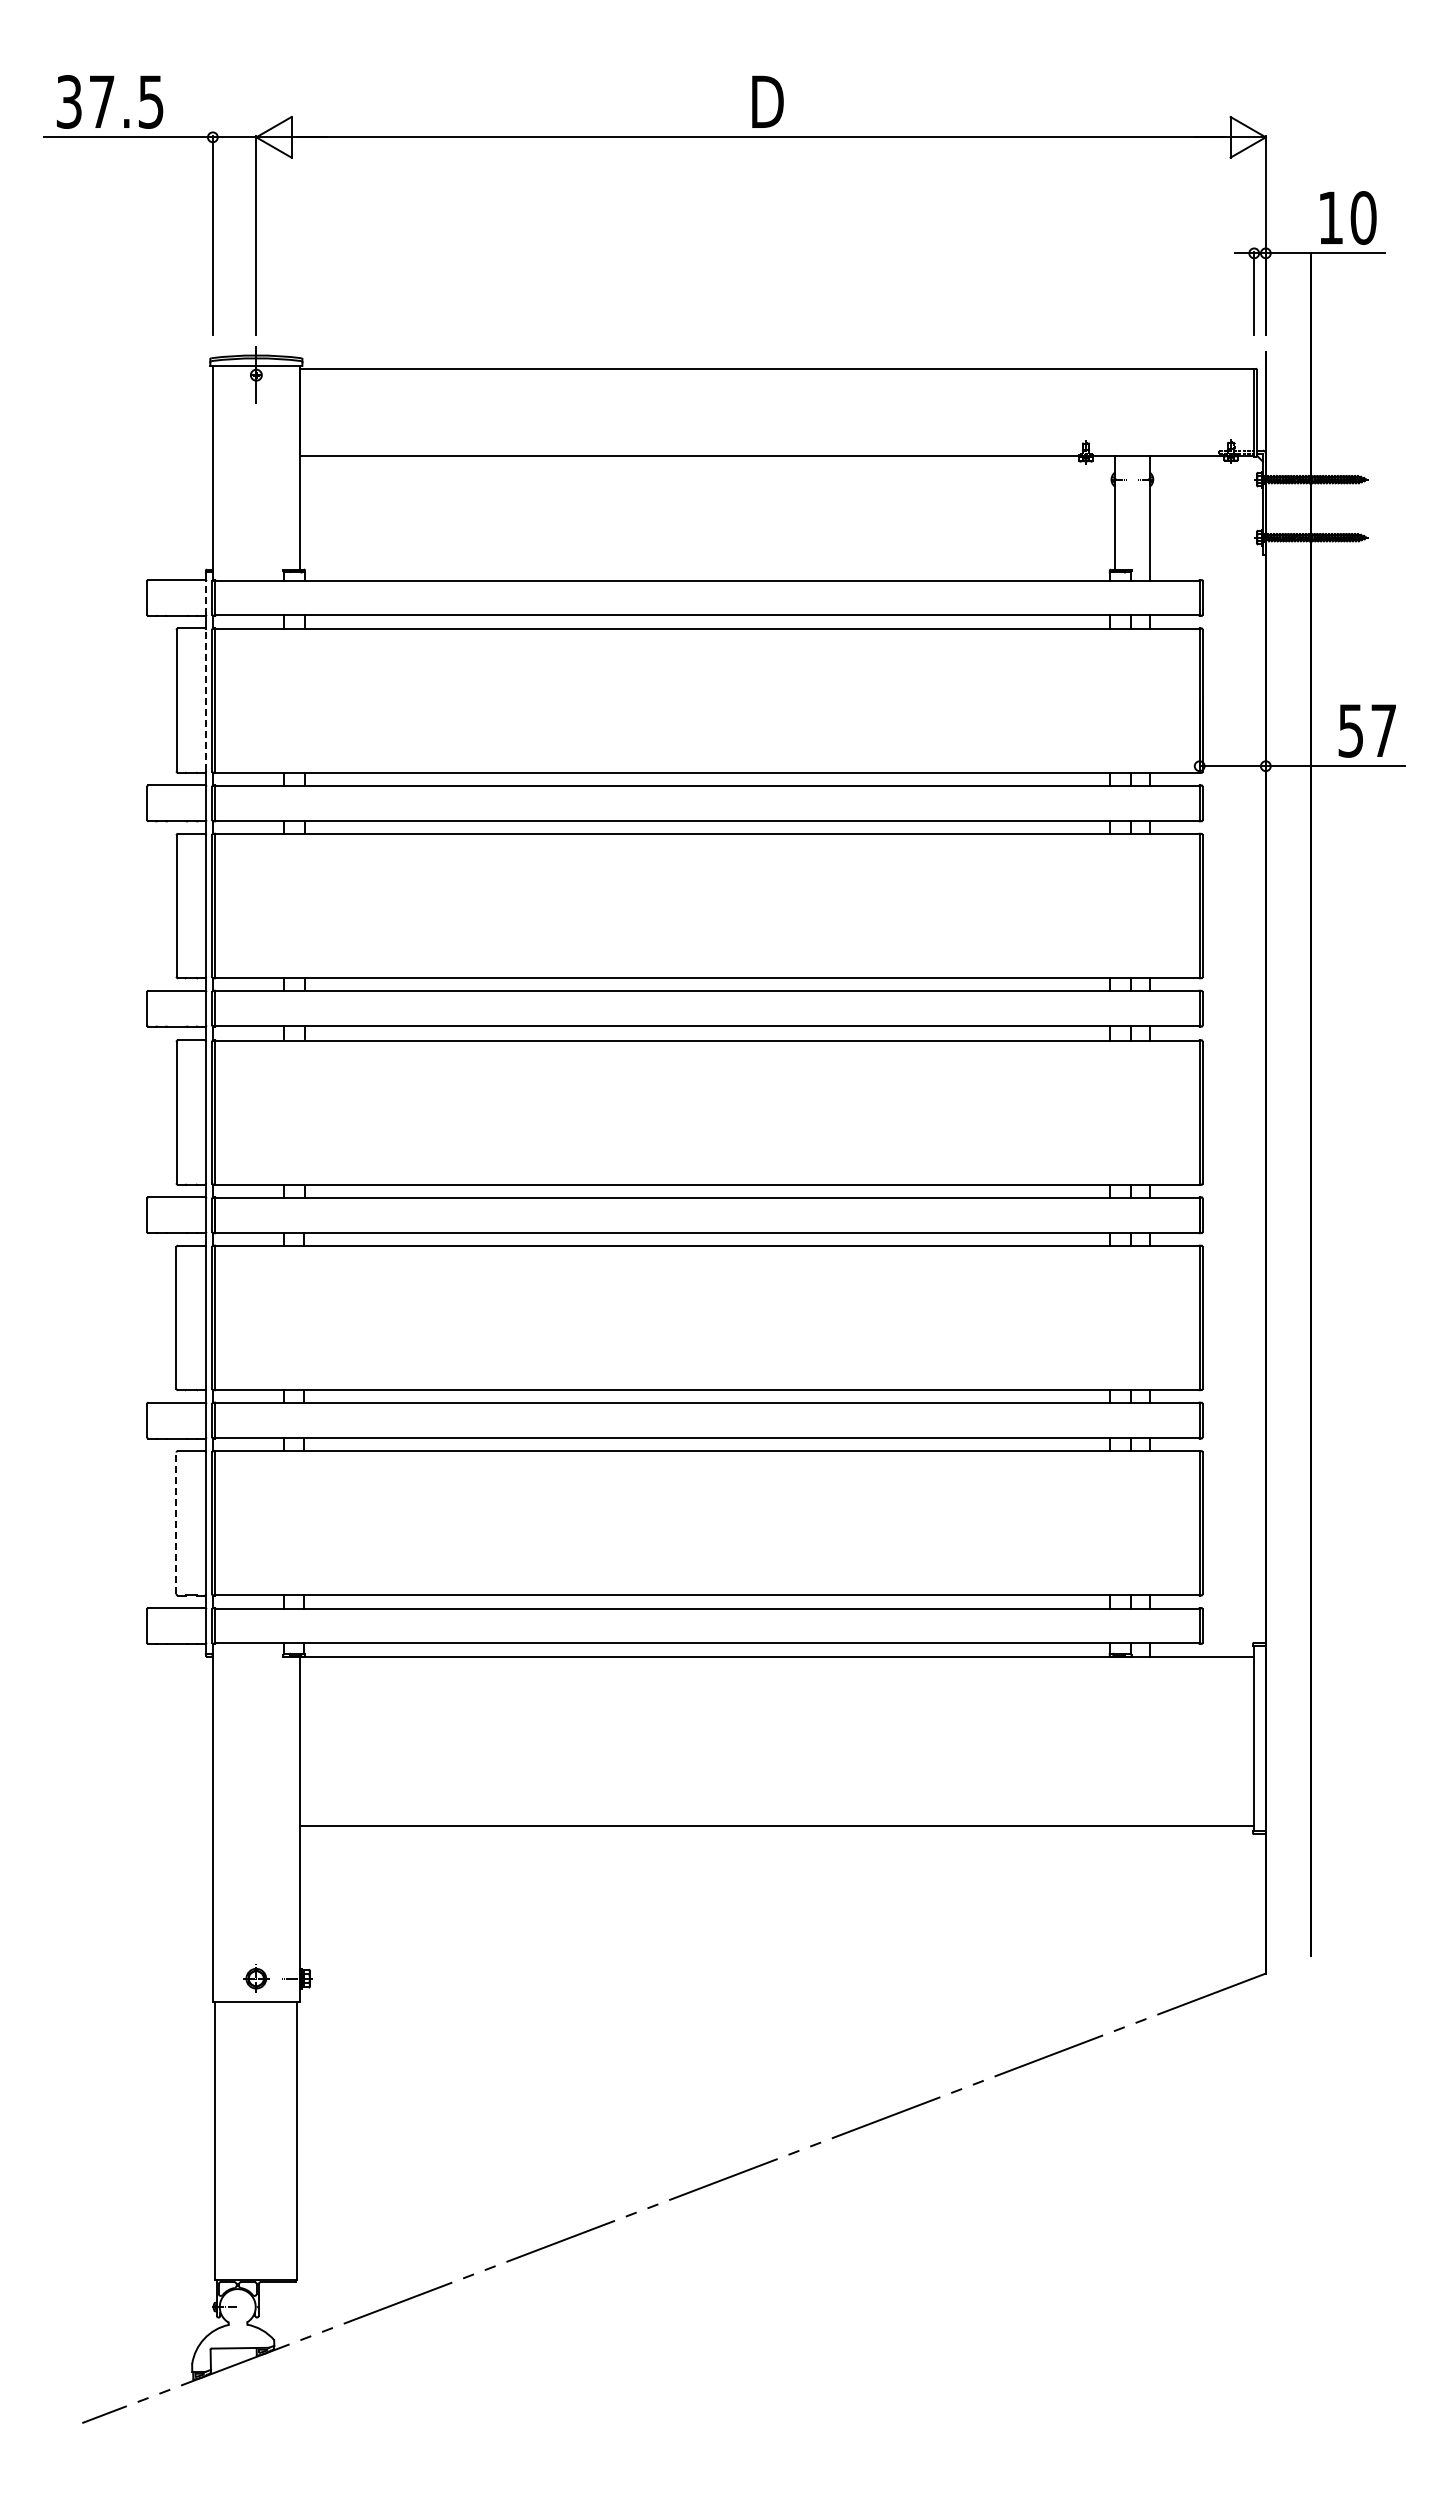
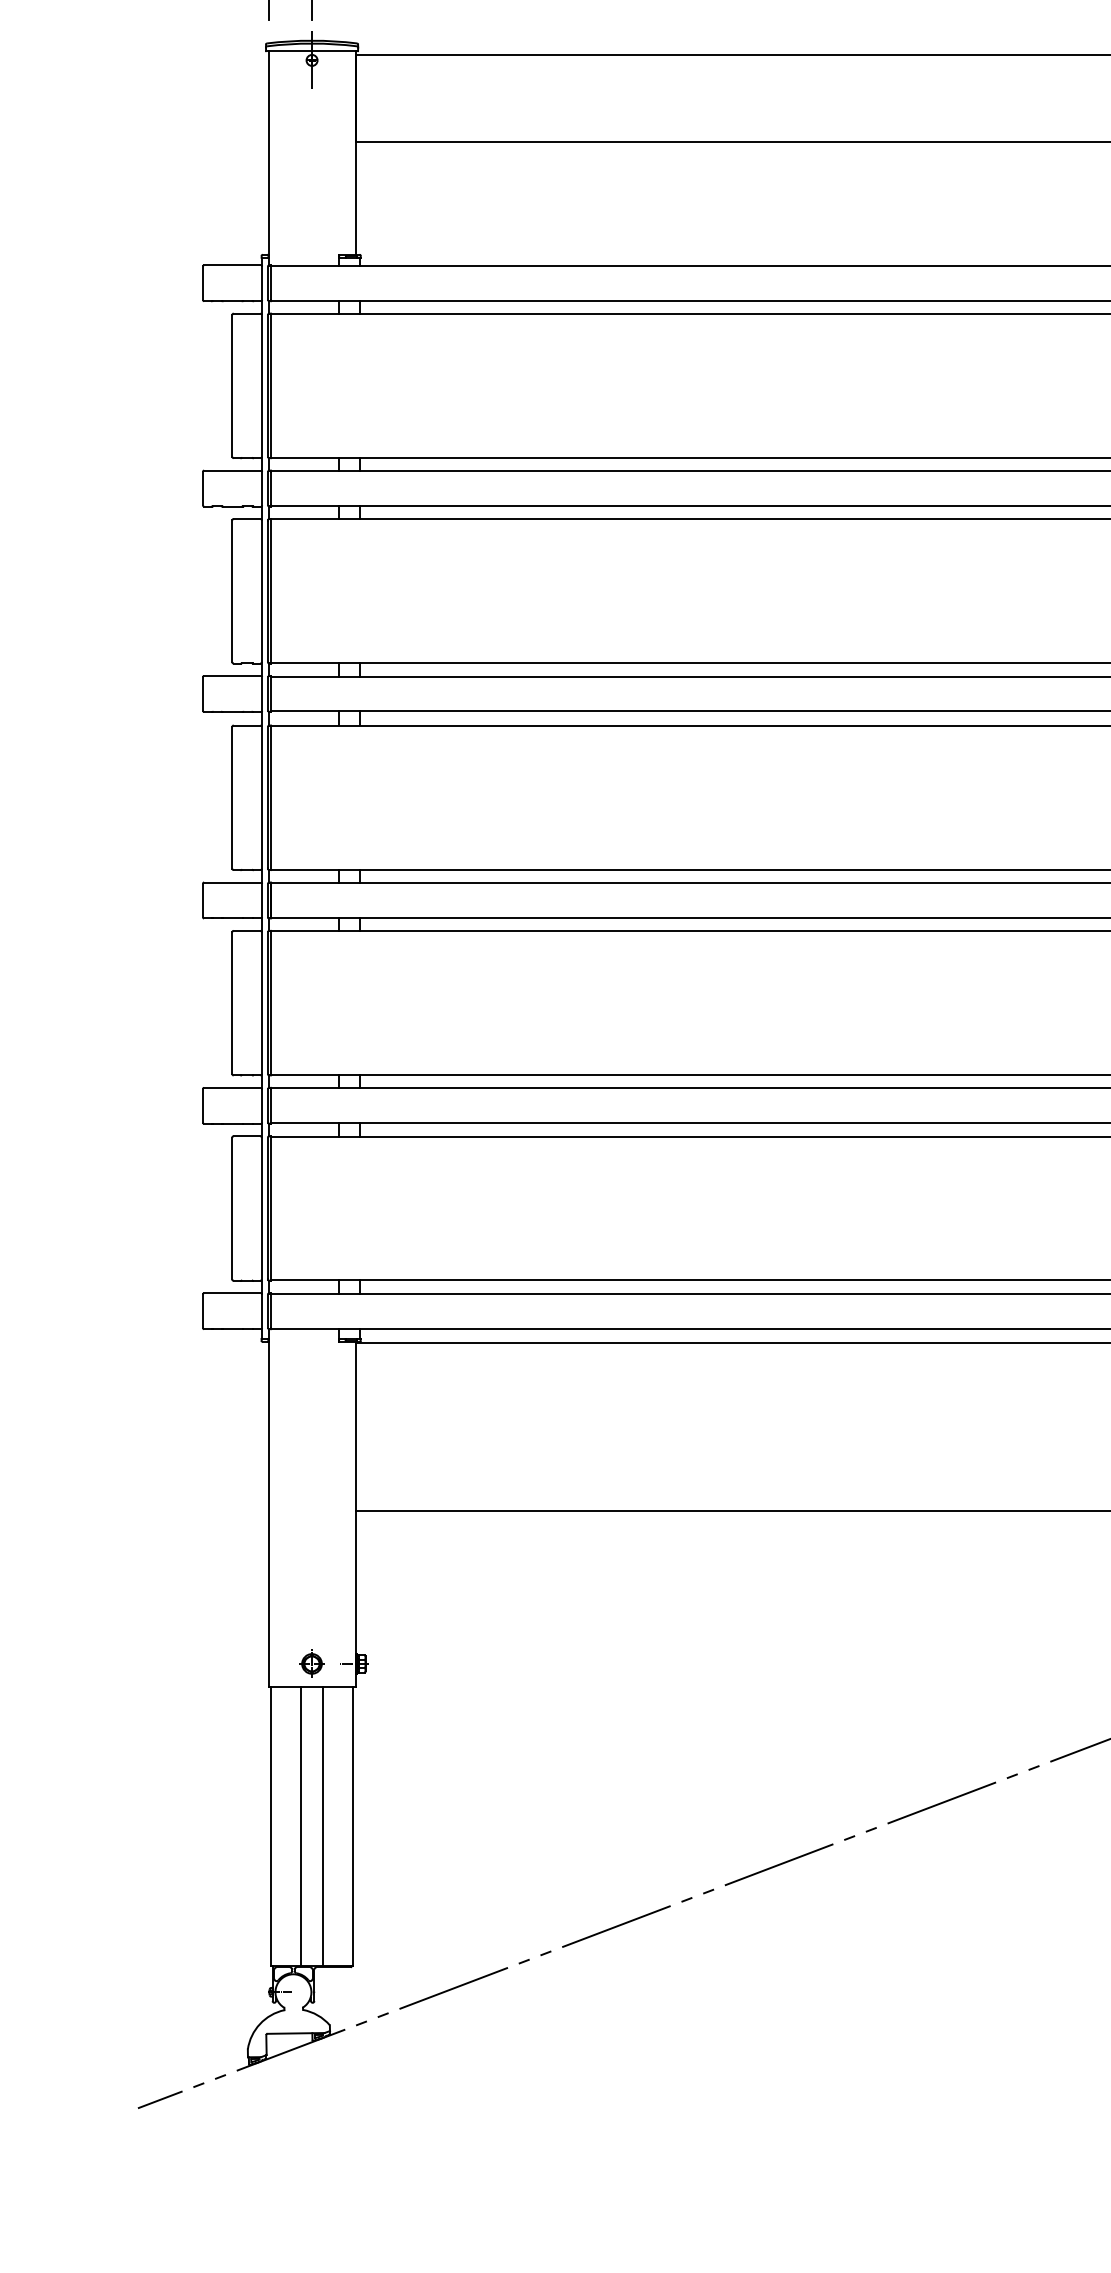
line: (206, 597) -> (262, 282), dashed -> solid
line: (206, 700) -> (262, 385), dashed -> solid
line: (176, 1523) -> (232, 1208), dashed -> solid
line: (245, 2140) -> (301, 1825), added
line: (267, 2140) -> (323, 1825), added

